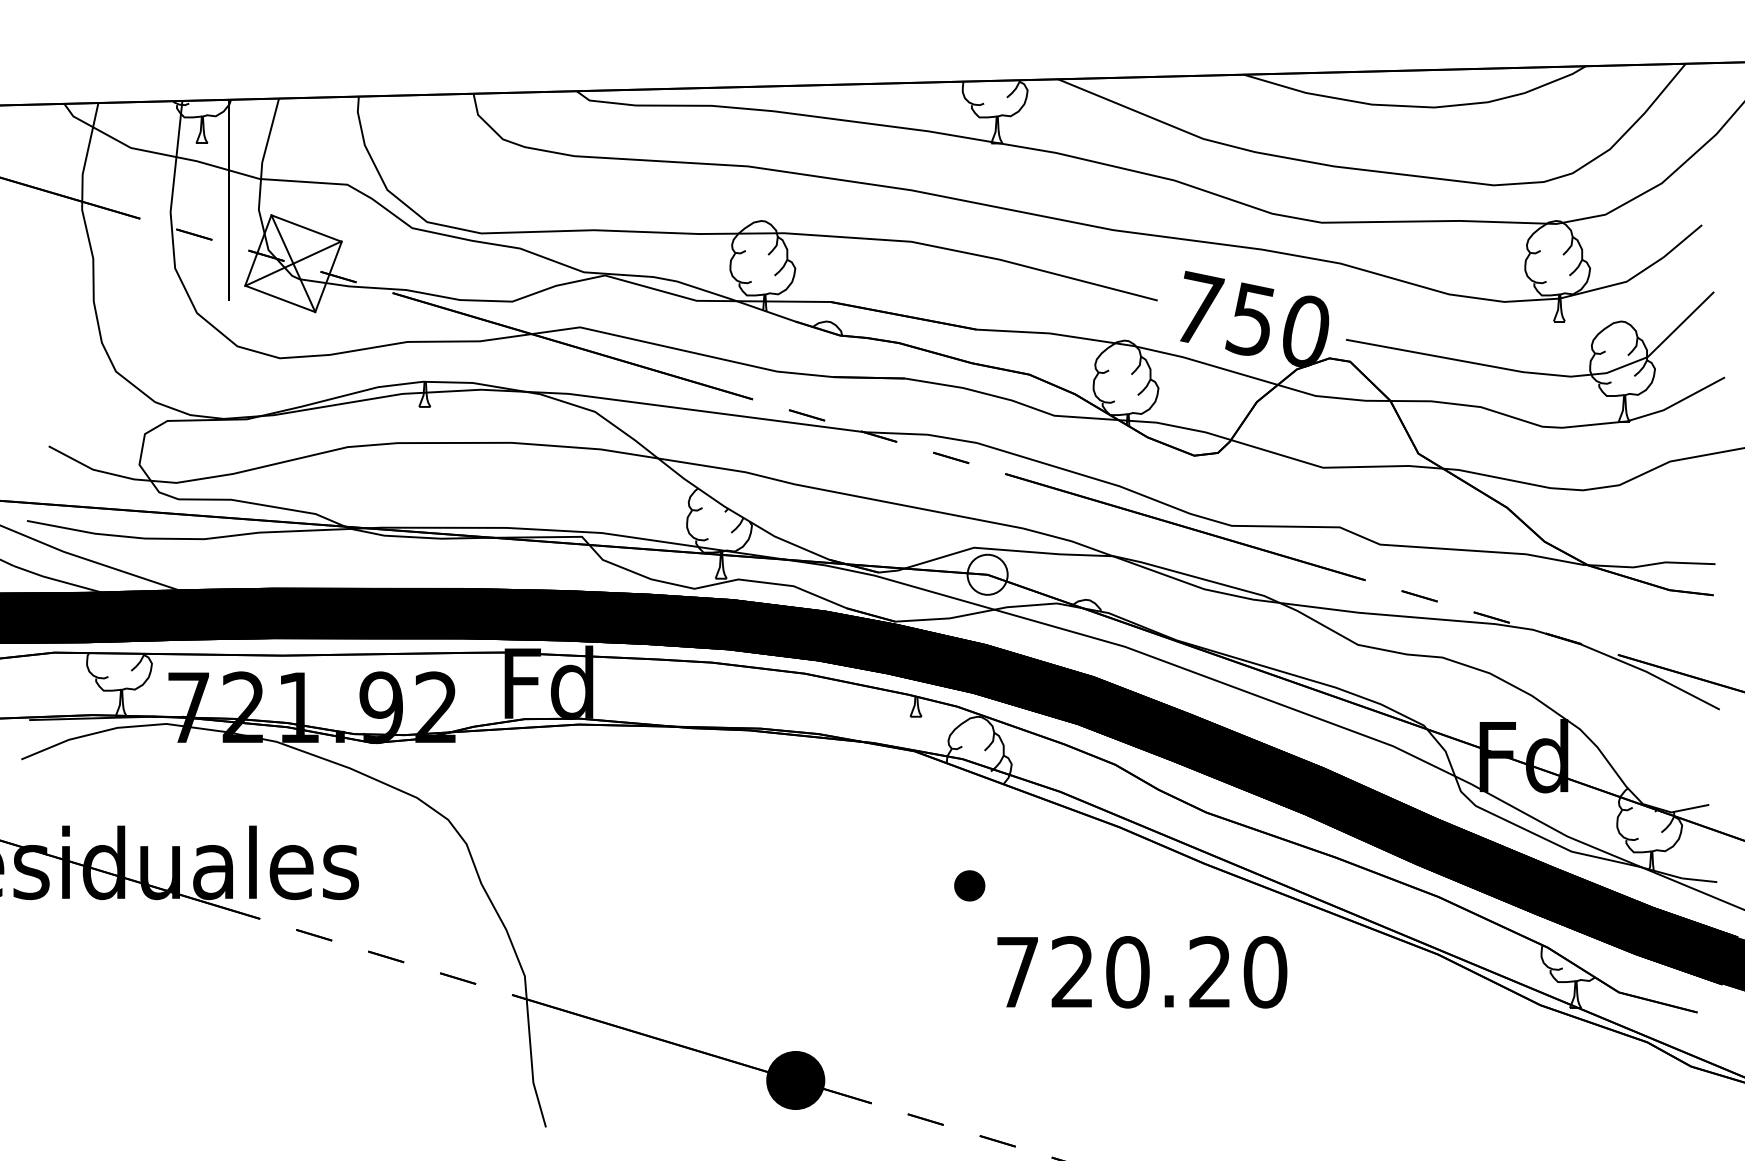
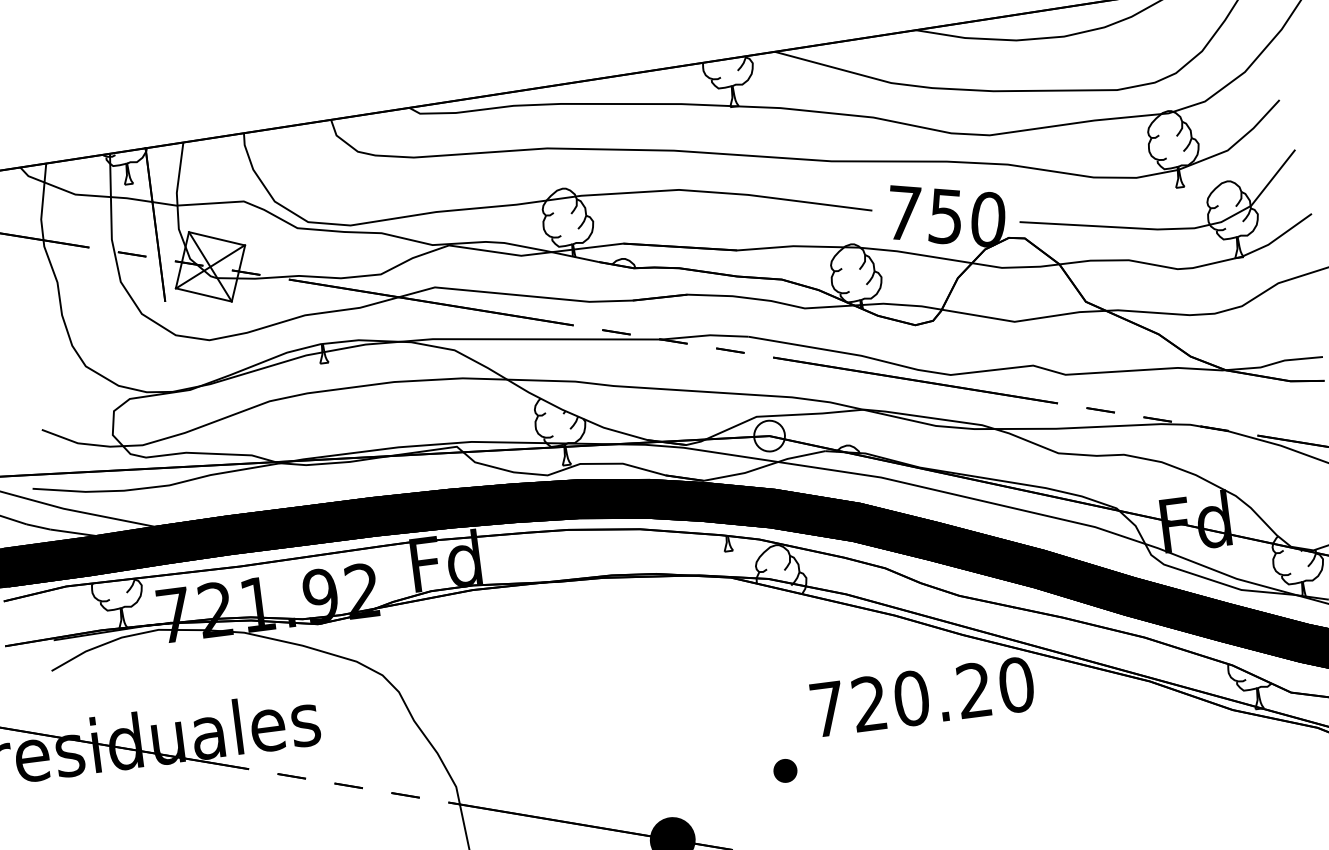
part: (969, 885) -> (785, 770), moved
text: (1142, 972) -> (922, 697), moved

